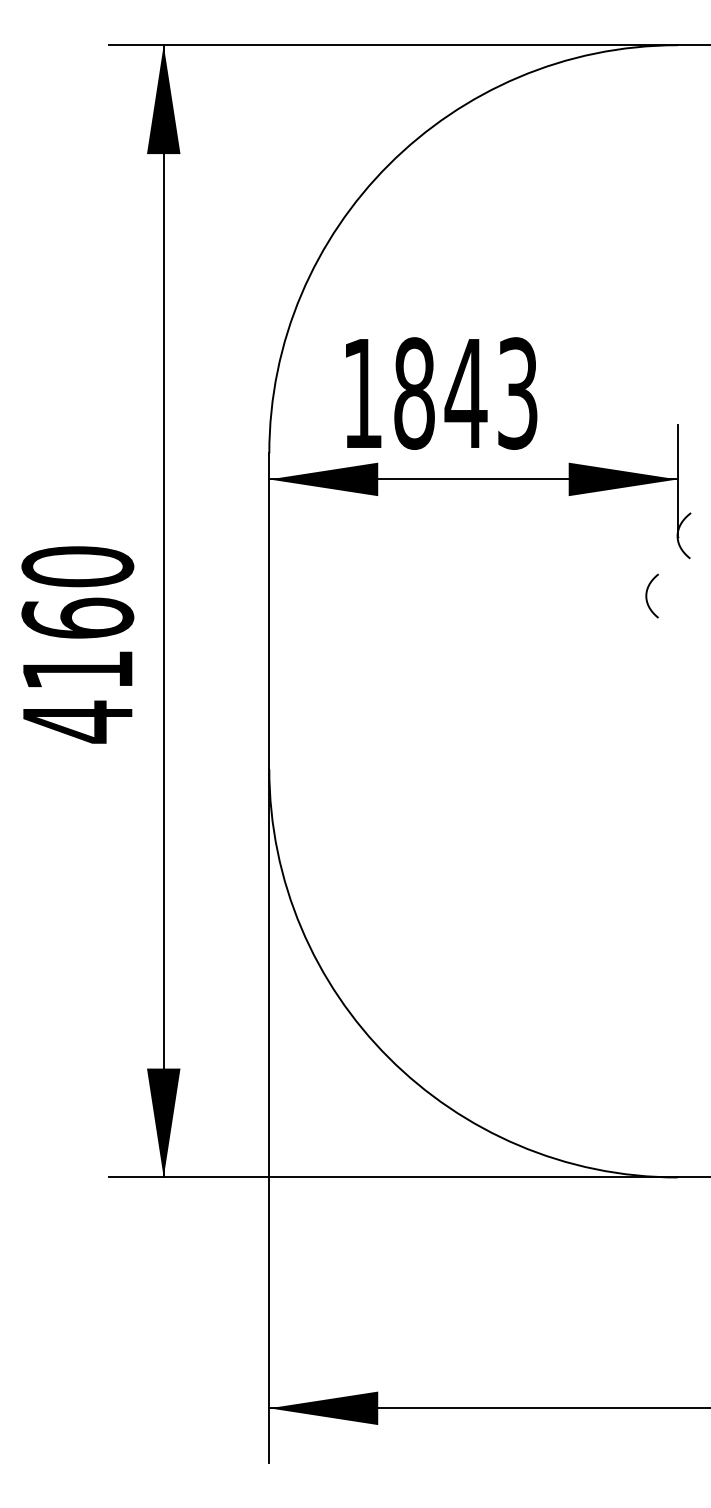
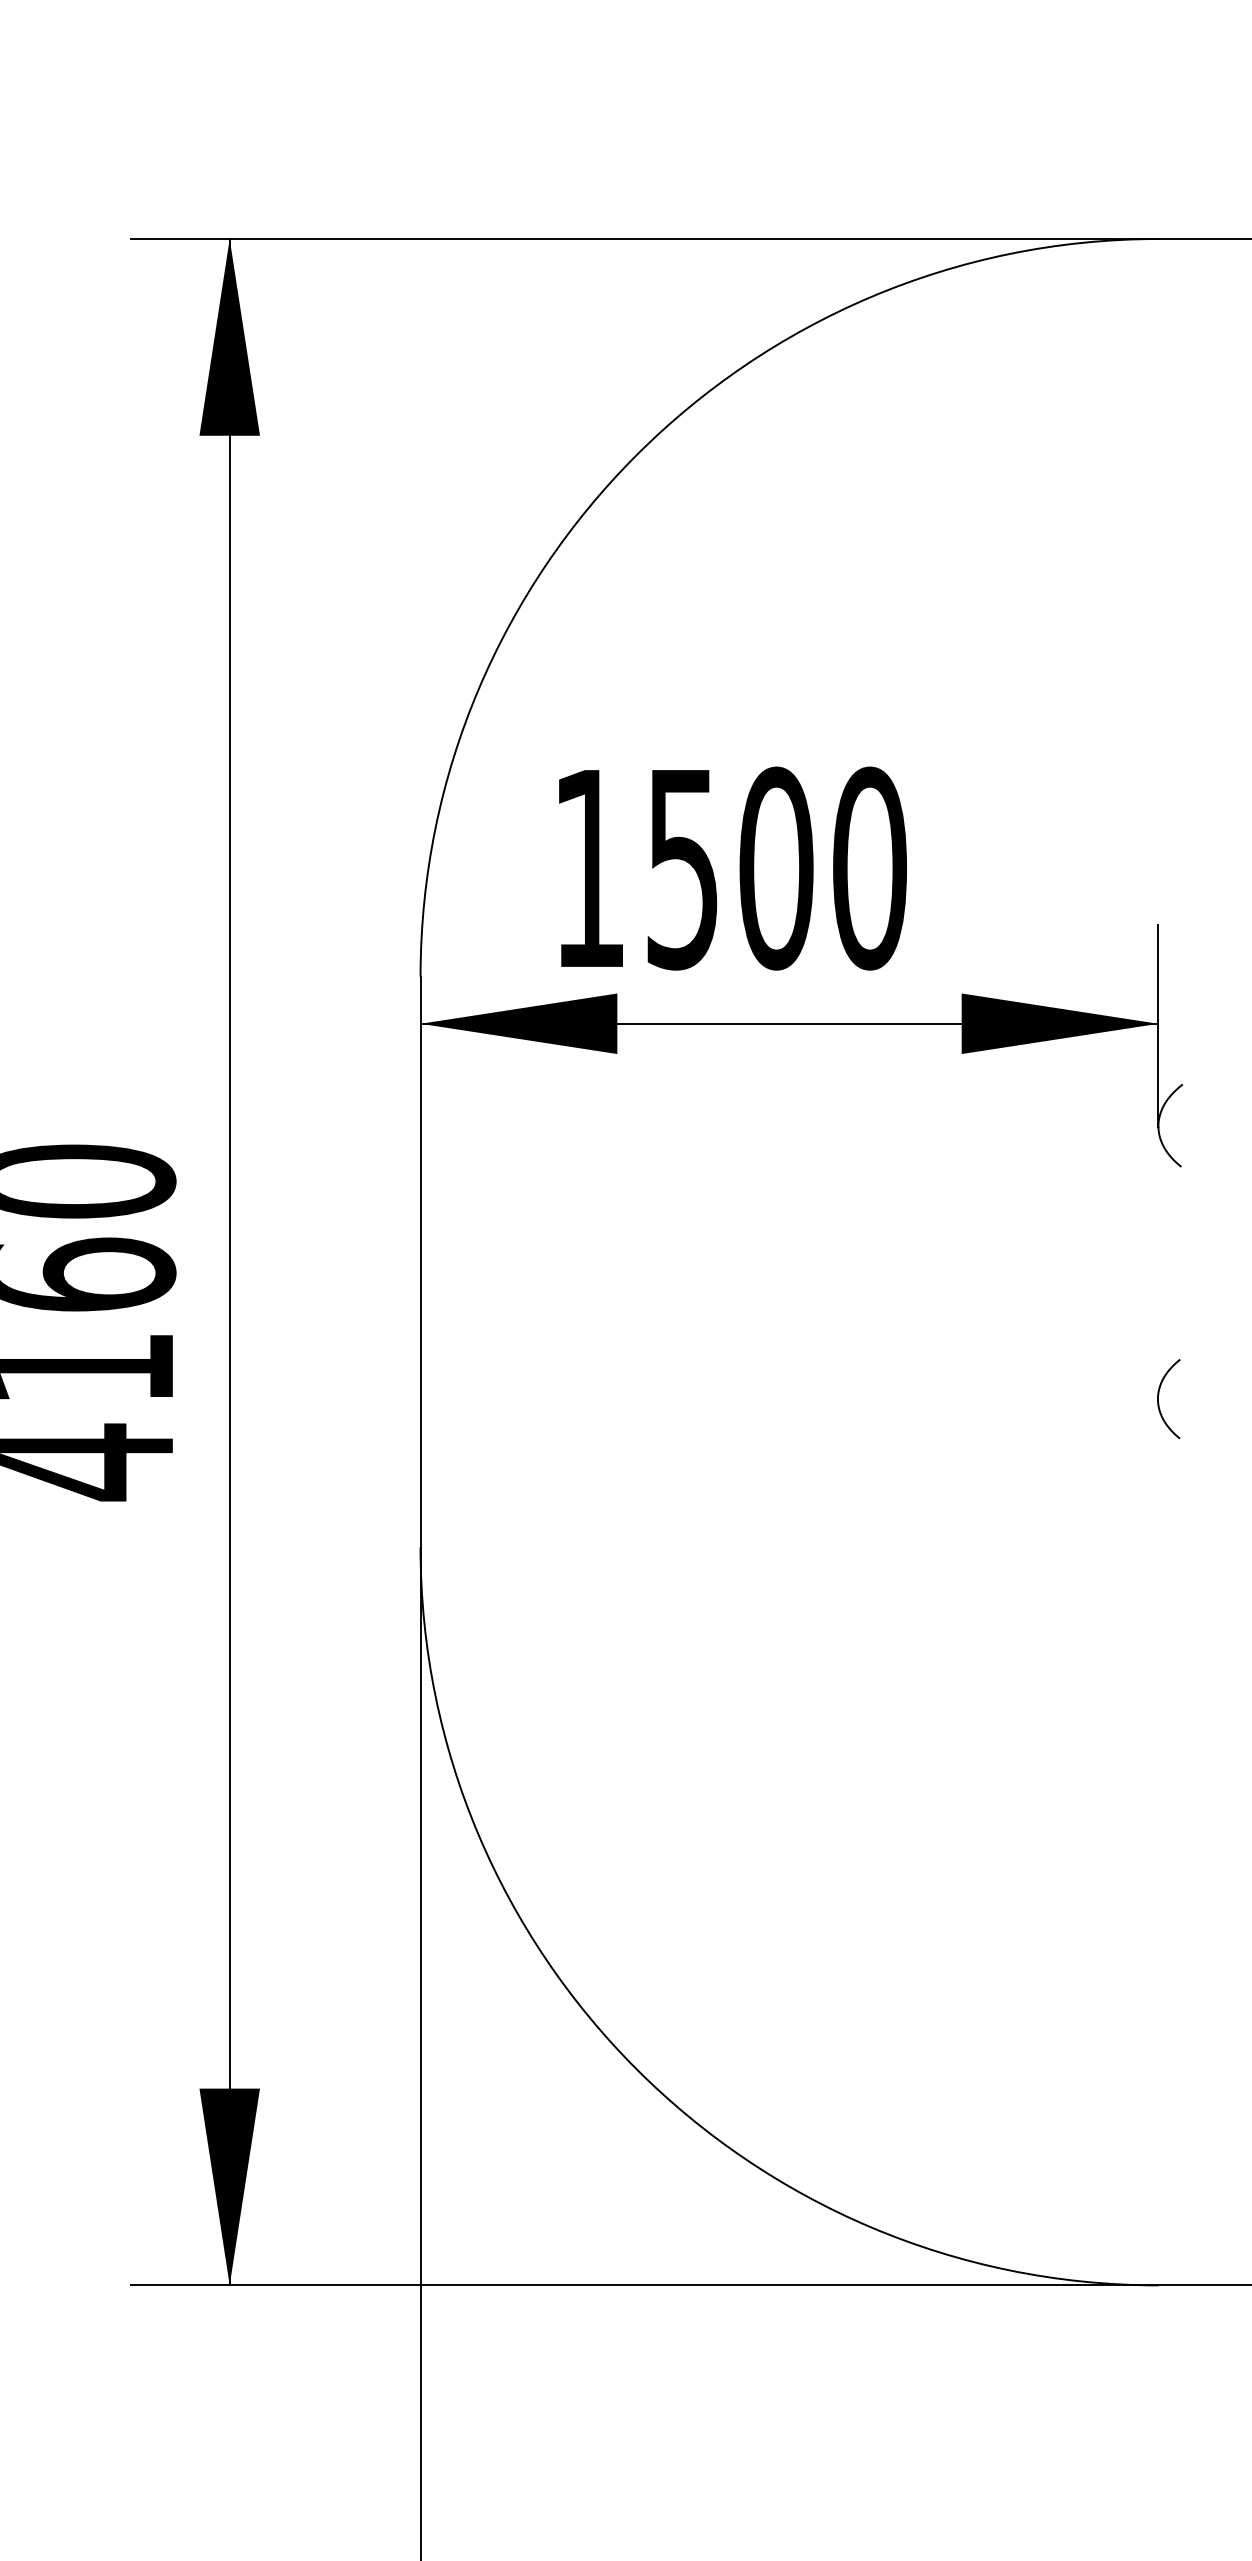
text: (466, 393) -> (776, 868), 1843 -> 1500
curve: (647, 595) -> (1160, 1398), moved

